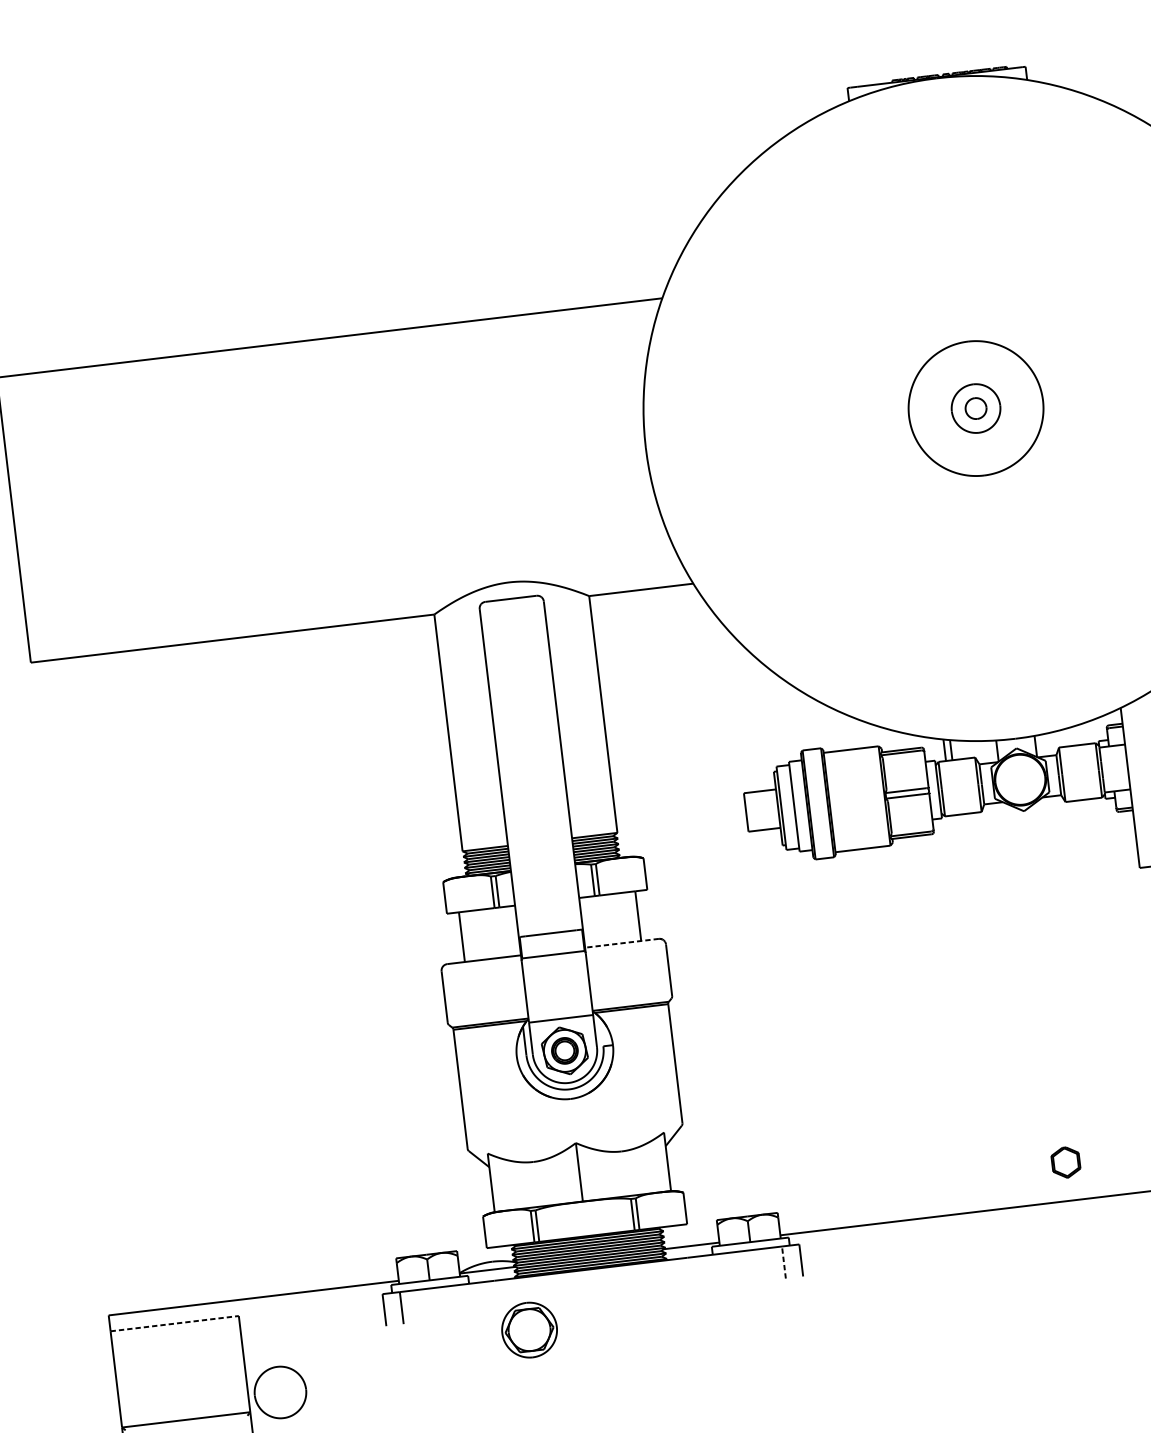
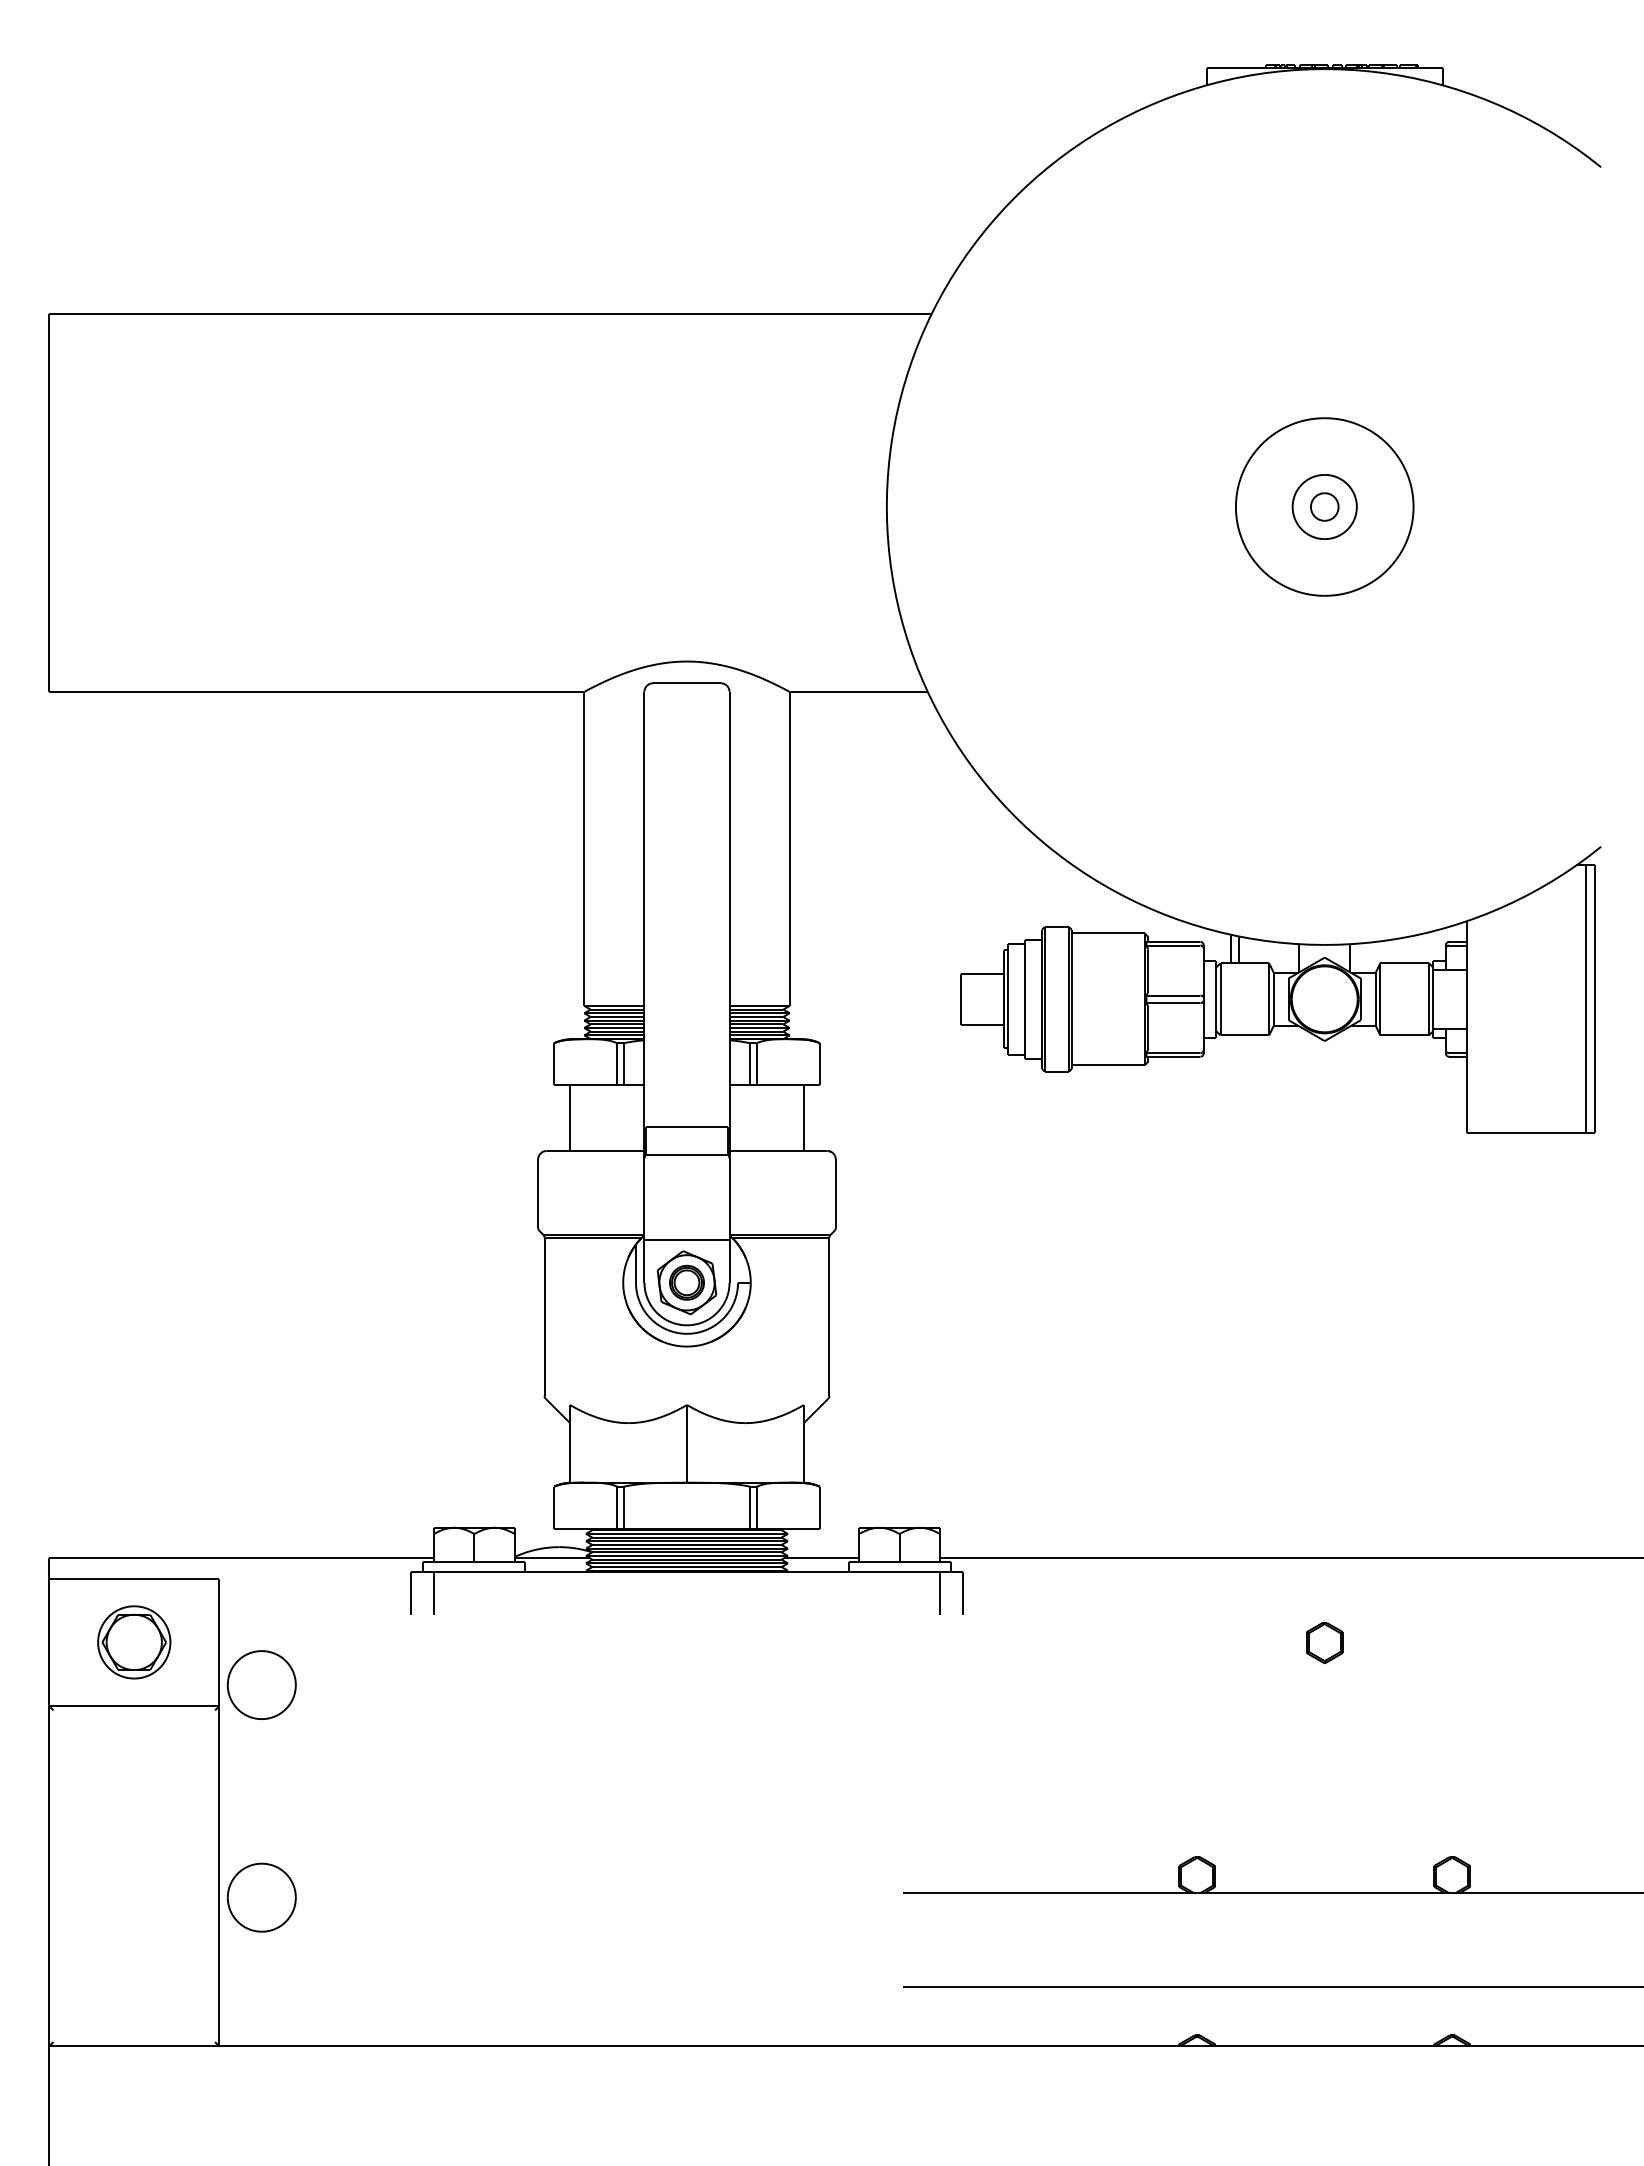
line: (622, 942) -> (778, 1150), dashed -> solid
part: (1065, 1162) -> (1324, 1642), moved
line: (784, 1262) -> (940, 1593), dashed -> solid
line: (174, 1323) -> (134, 1578), dashed -> solid
part: (529, 1330) -> (134, 1642), moved

